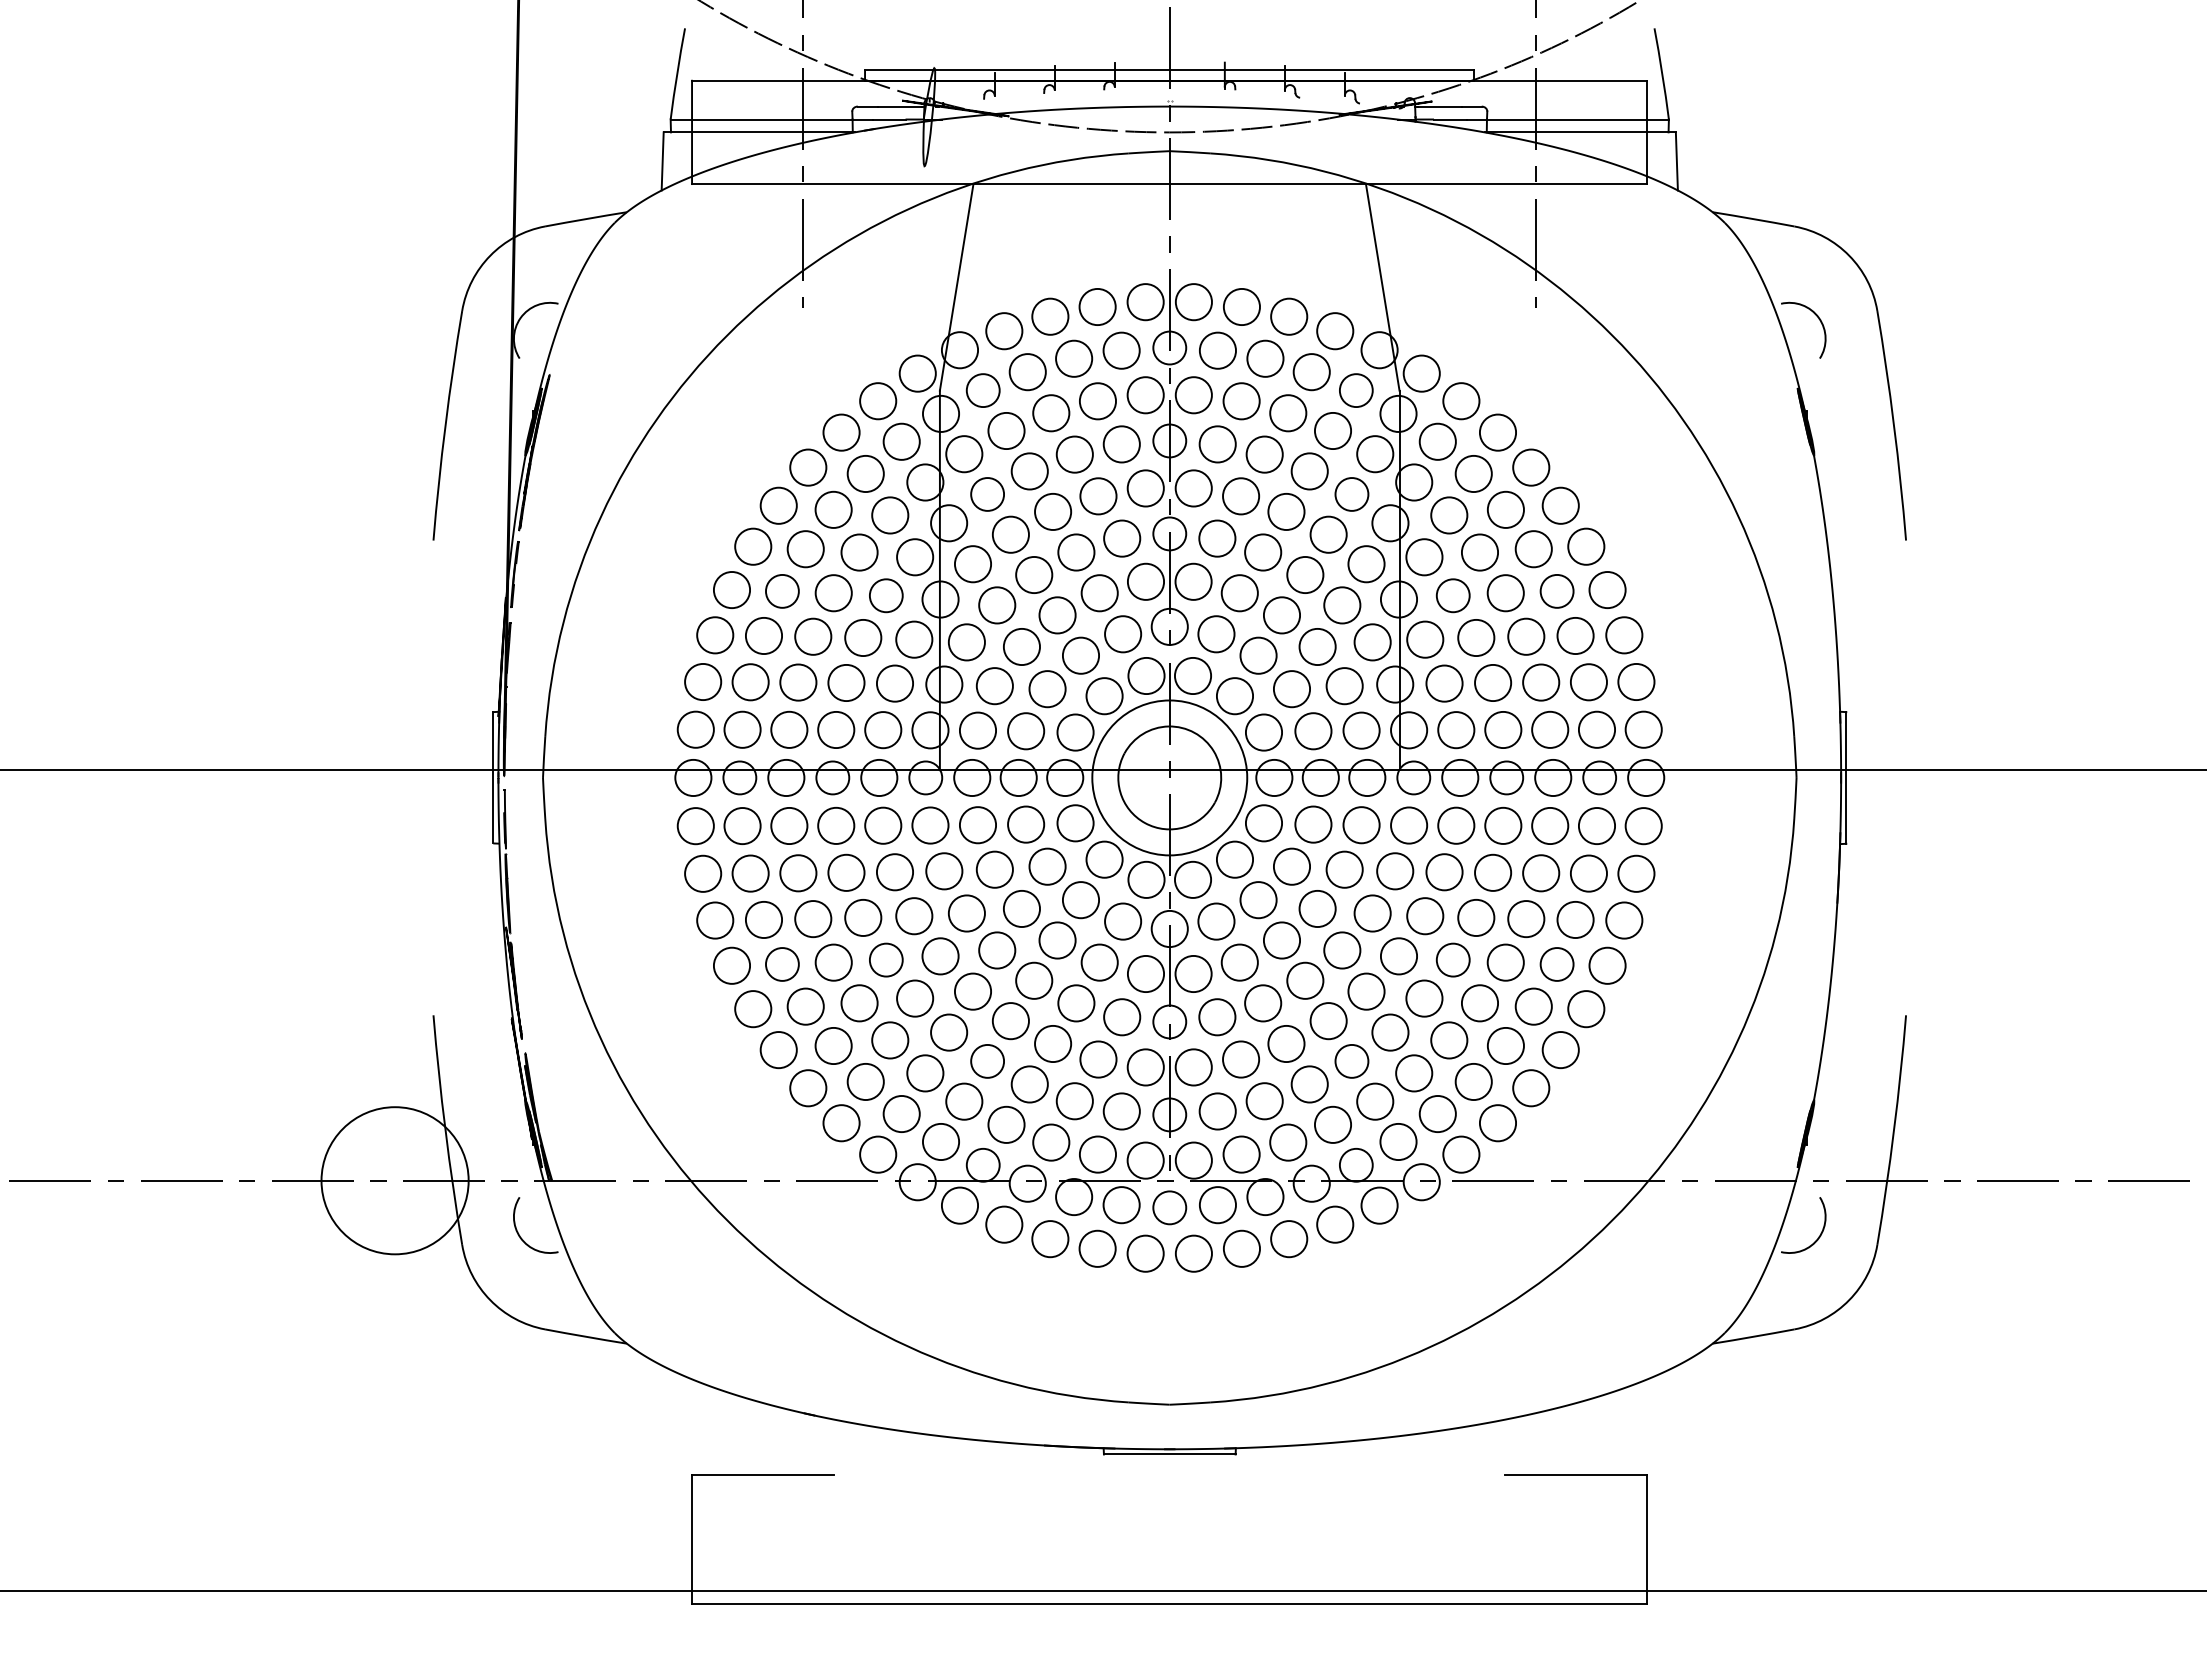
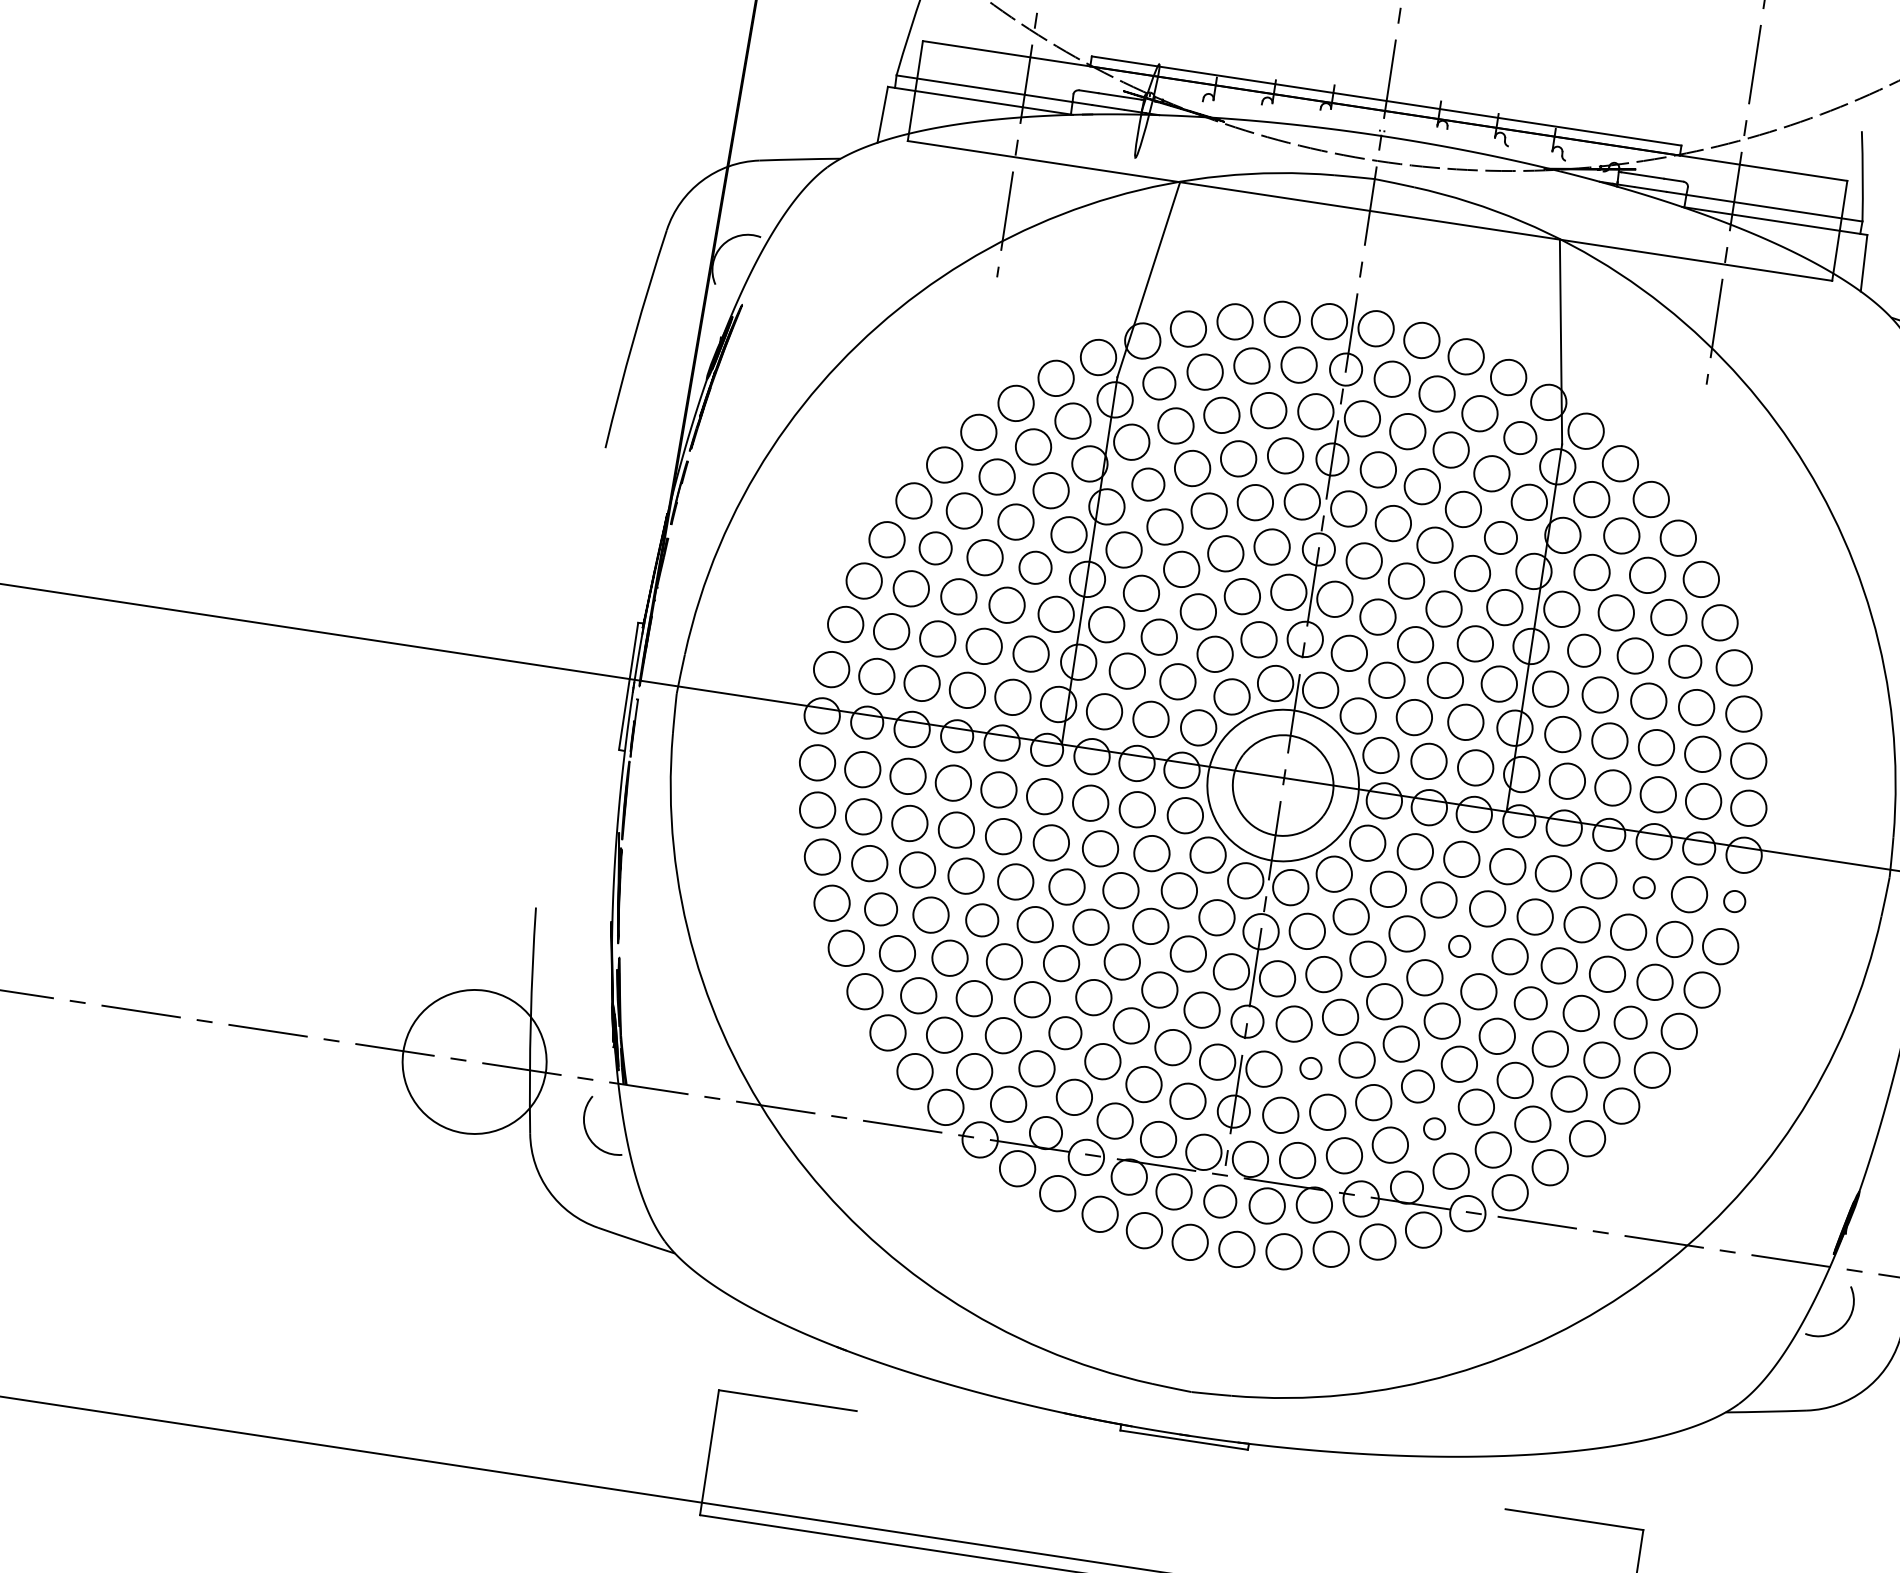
circle: (1550, 825) -> (1644, 887), size x0.6
circle: (1643, 826) -> (1734, 901), size x0.6
circle: (1372, 913) -> (1459, 946), size x0.6
circle: (1241, 1059) -> (1311, 1068), size x0.6
circle: (1375, 1101) -> (1434, 1128), size x0.6

